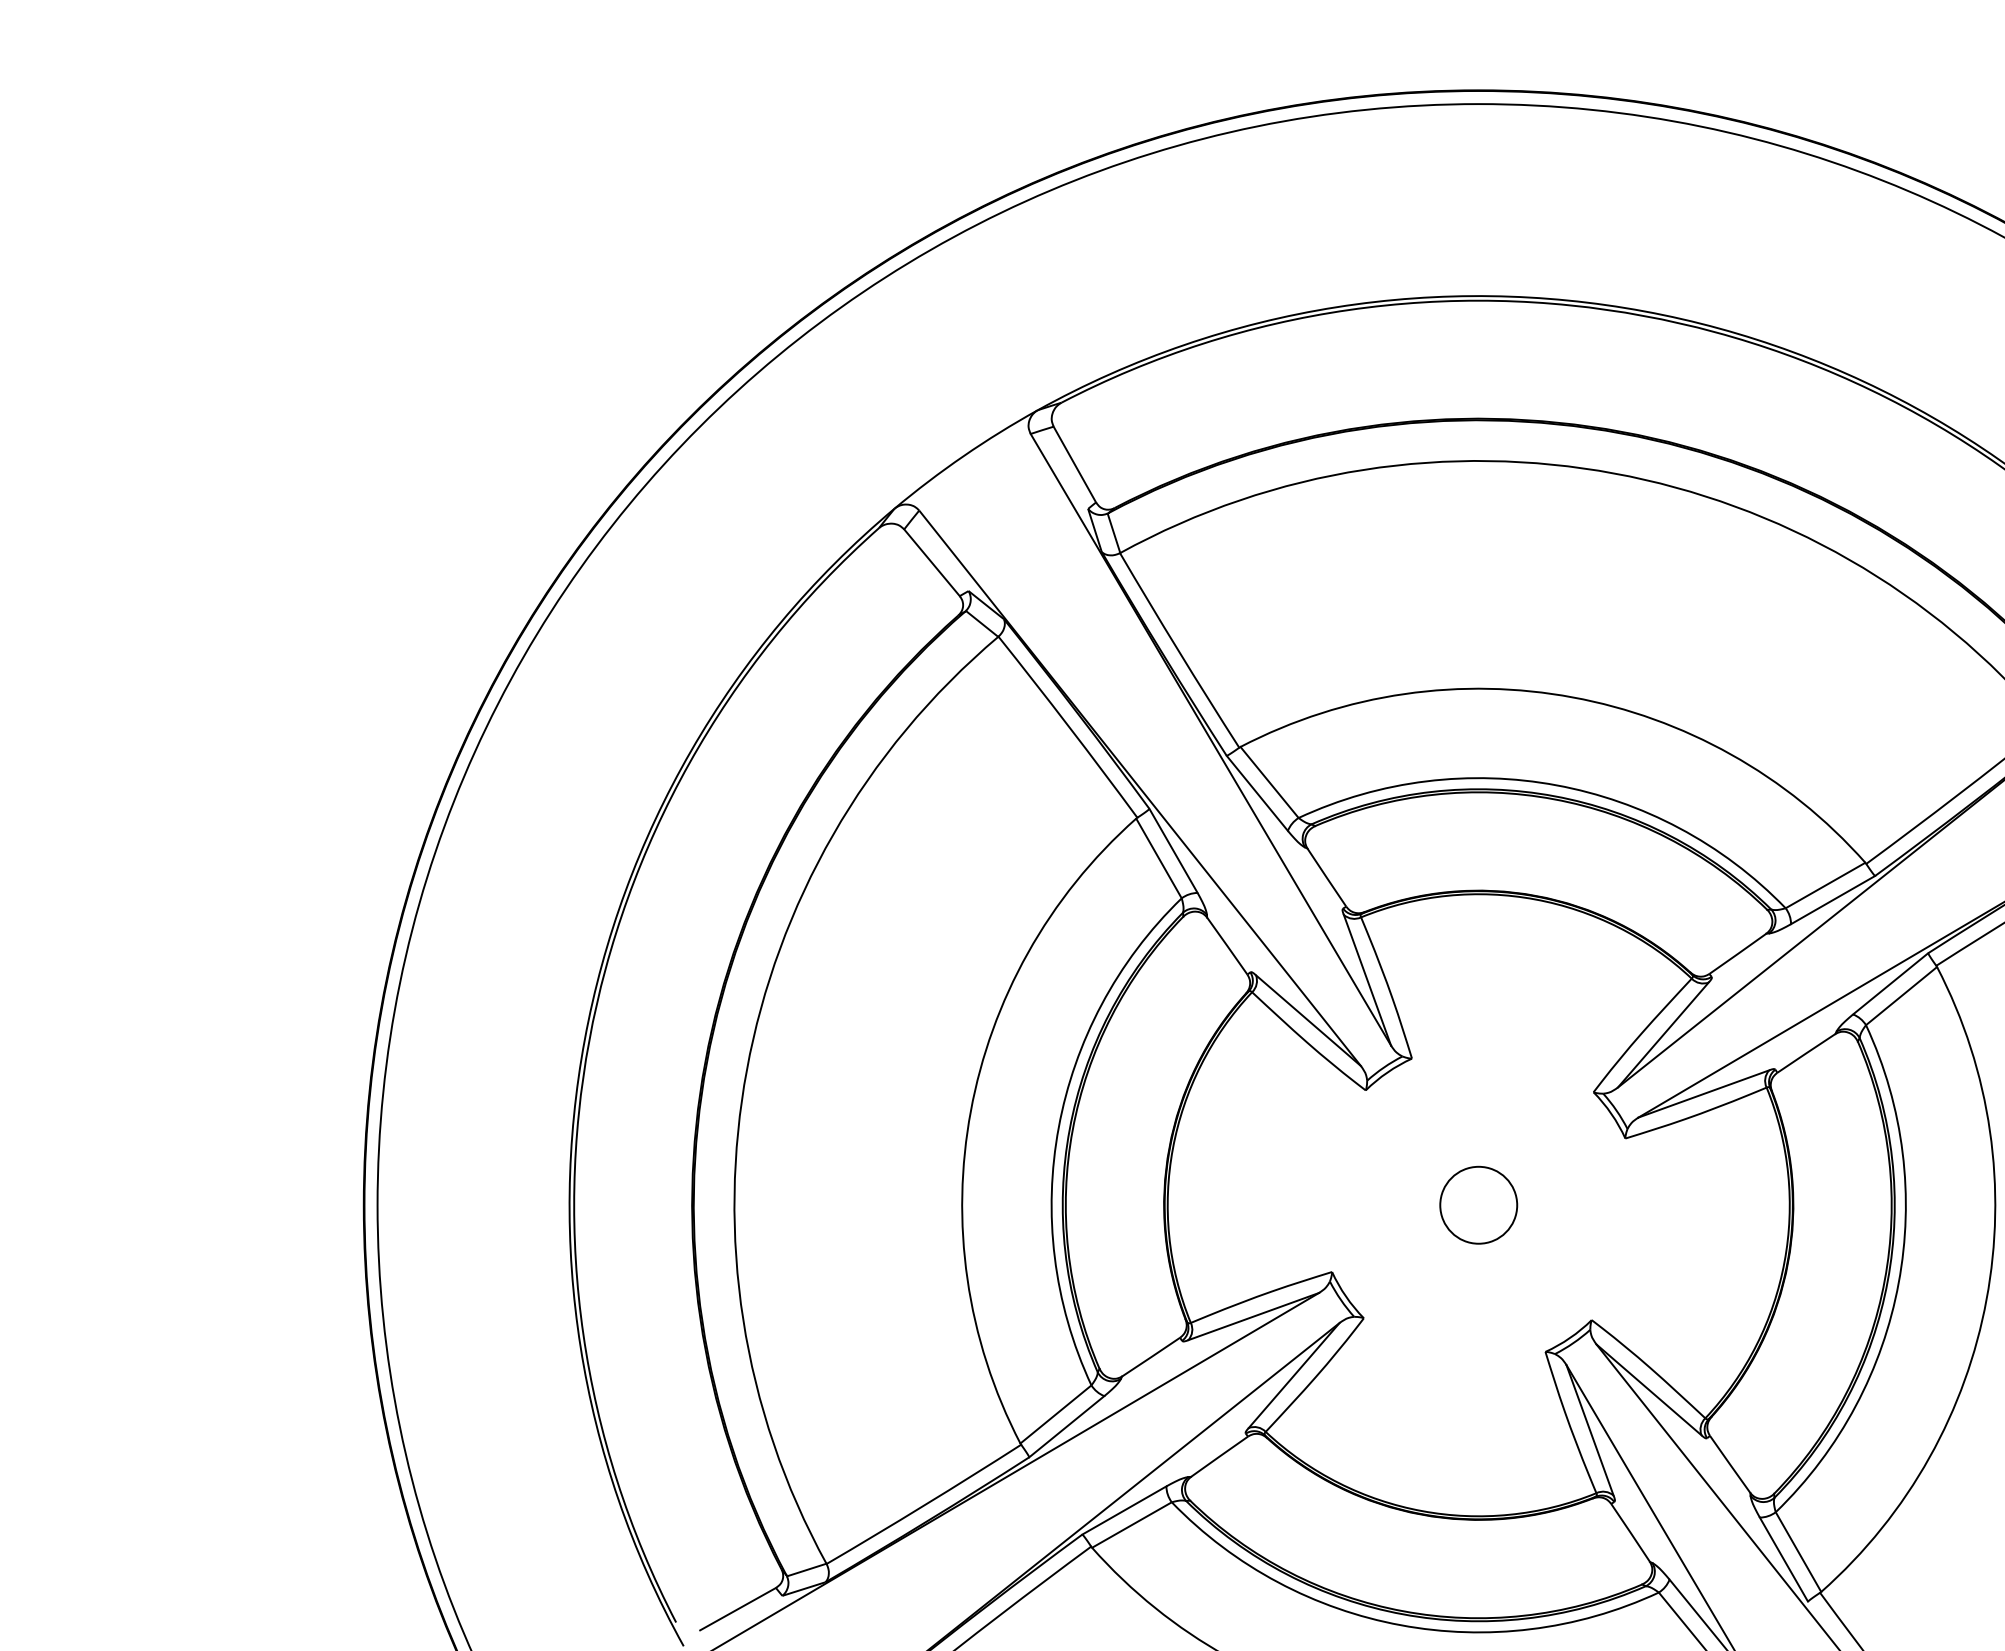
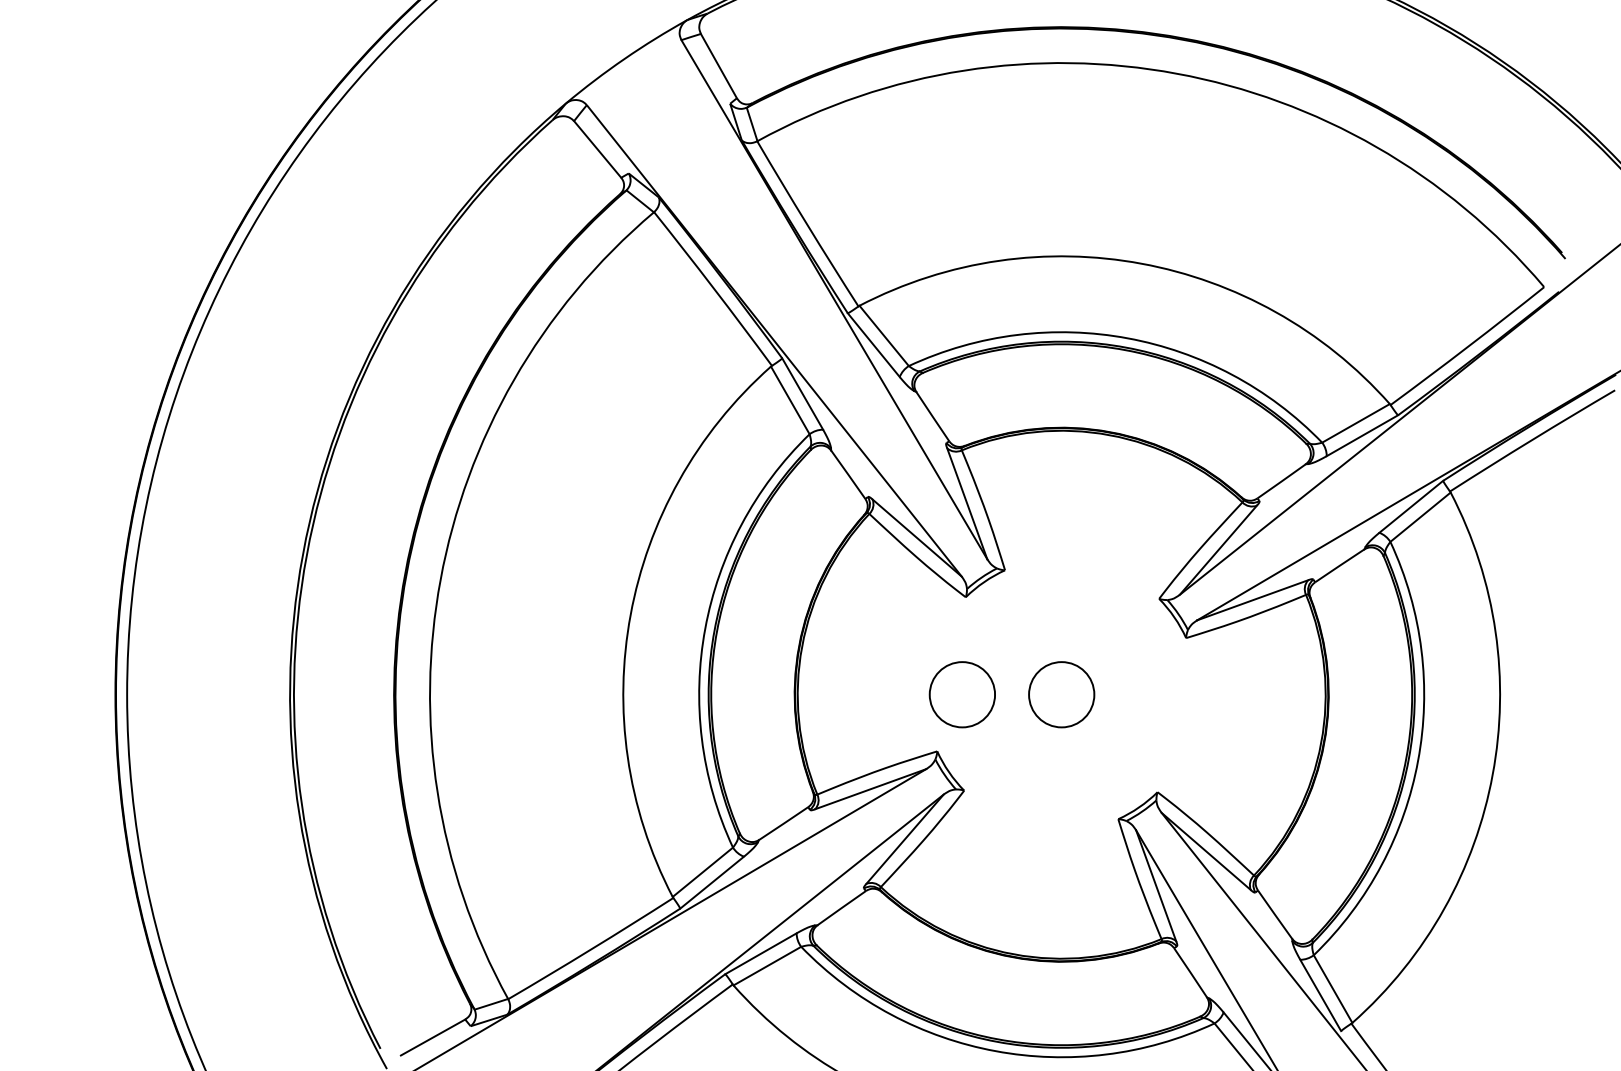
circle: (1361, 1204) -> (962, 694), added

